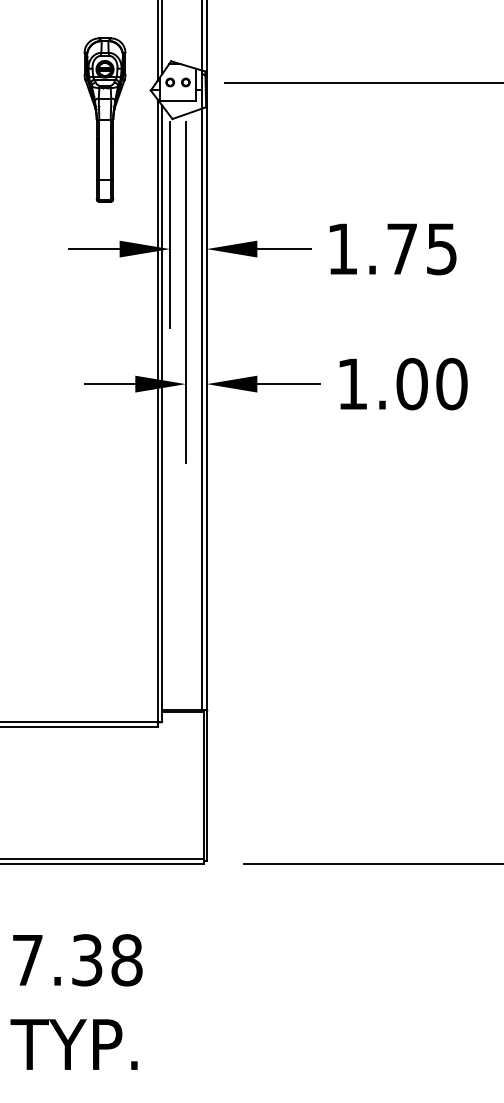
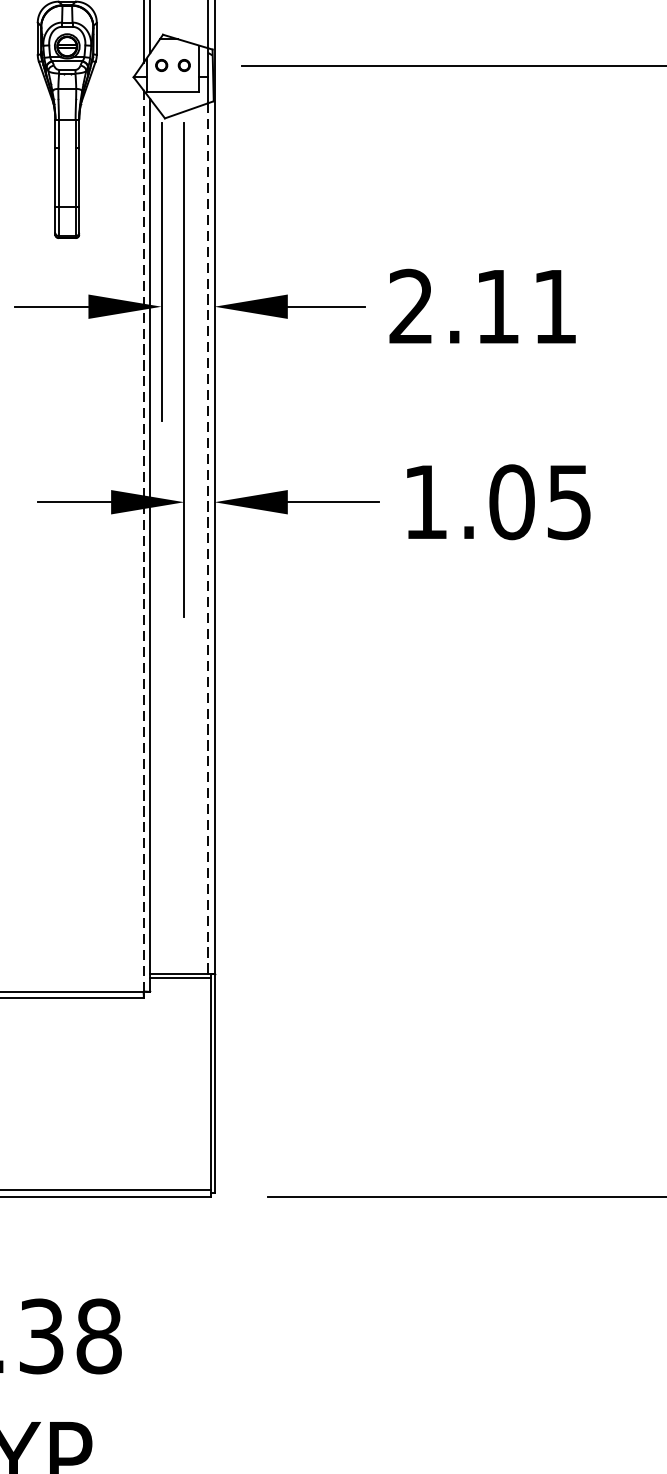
text: (391, 249) -> (482, 307), 1.75 -> 2.11
text: (451, 384) -> (568, 502), 1.00 -> 1.05
line: (202, 409) -> (208, 538), solid -> dashed
line: (157, 410) -> (143, 540), solid -> dashed

